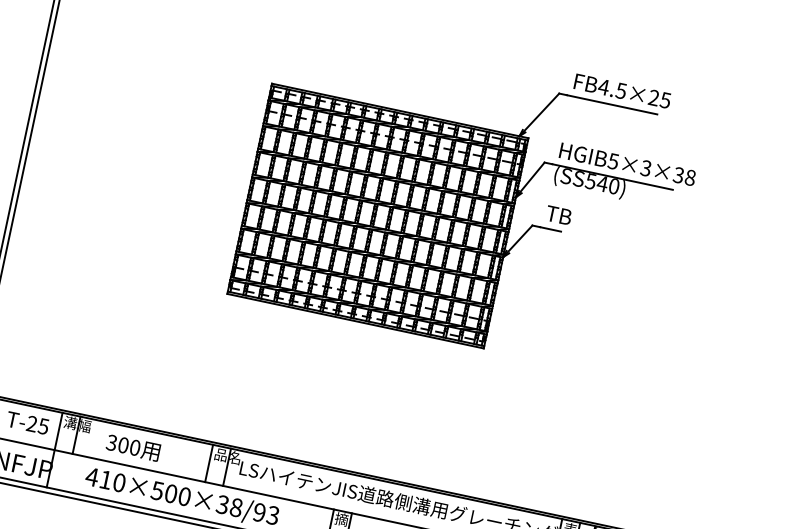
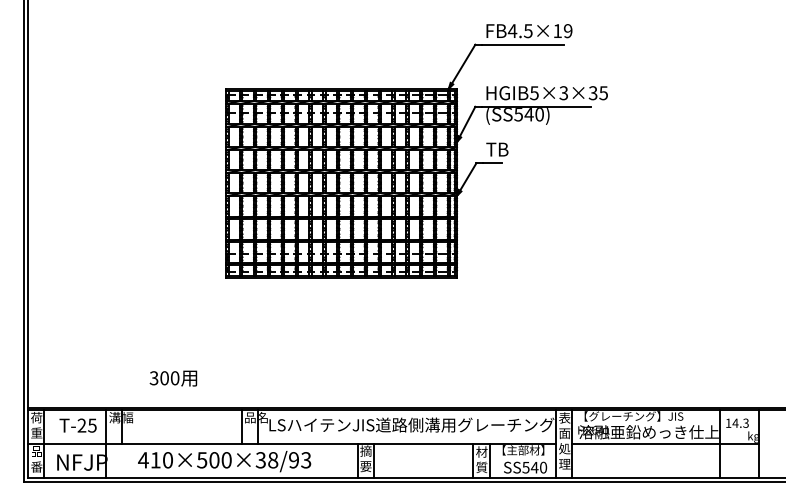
text: (659, 99) -> (562, 31), FB4.5×25 -> FB4.5×19
text: (690, 178) -> (603, 93), HGIB5×3×38 -> HGIB5×3×35
text: (133, 447) -> (173, 378), moved

